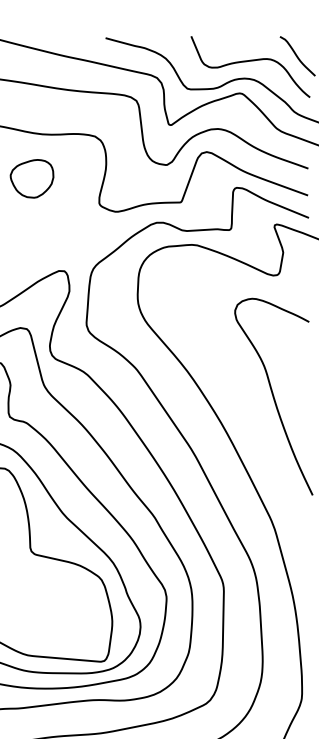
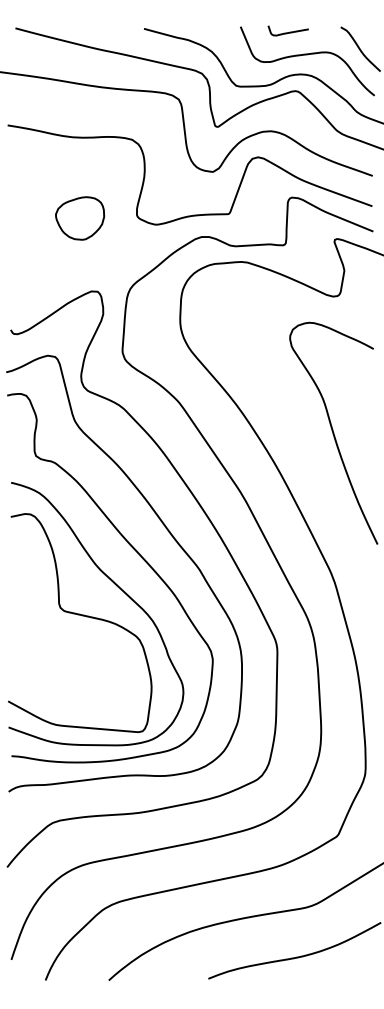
curve: (232, 41) -> (287, 32), added
part: (32, 178) -> (80, 218), moved

